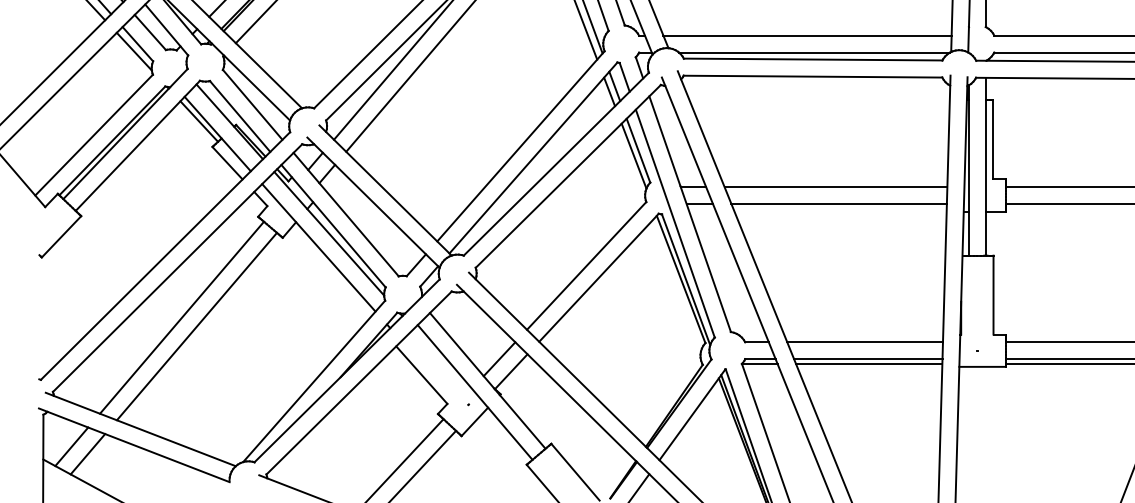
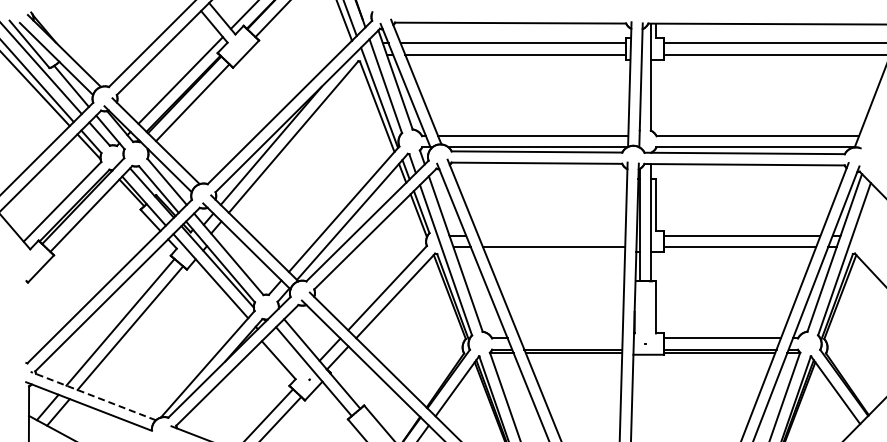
line: (835, 187) -> (551, 236), removed
line: (863, 342) -> (570, 338), removed
line: (139, 428) -> (92, 395), solid -> dashed

